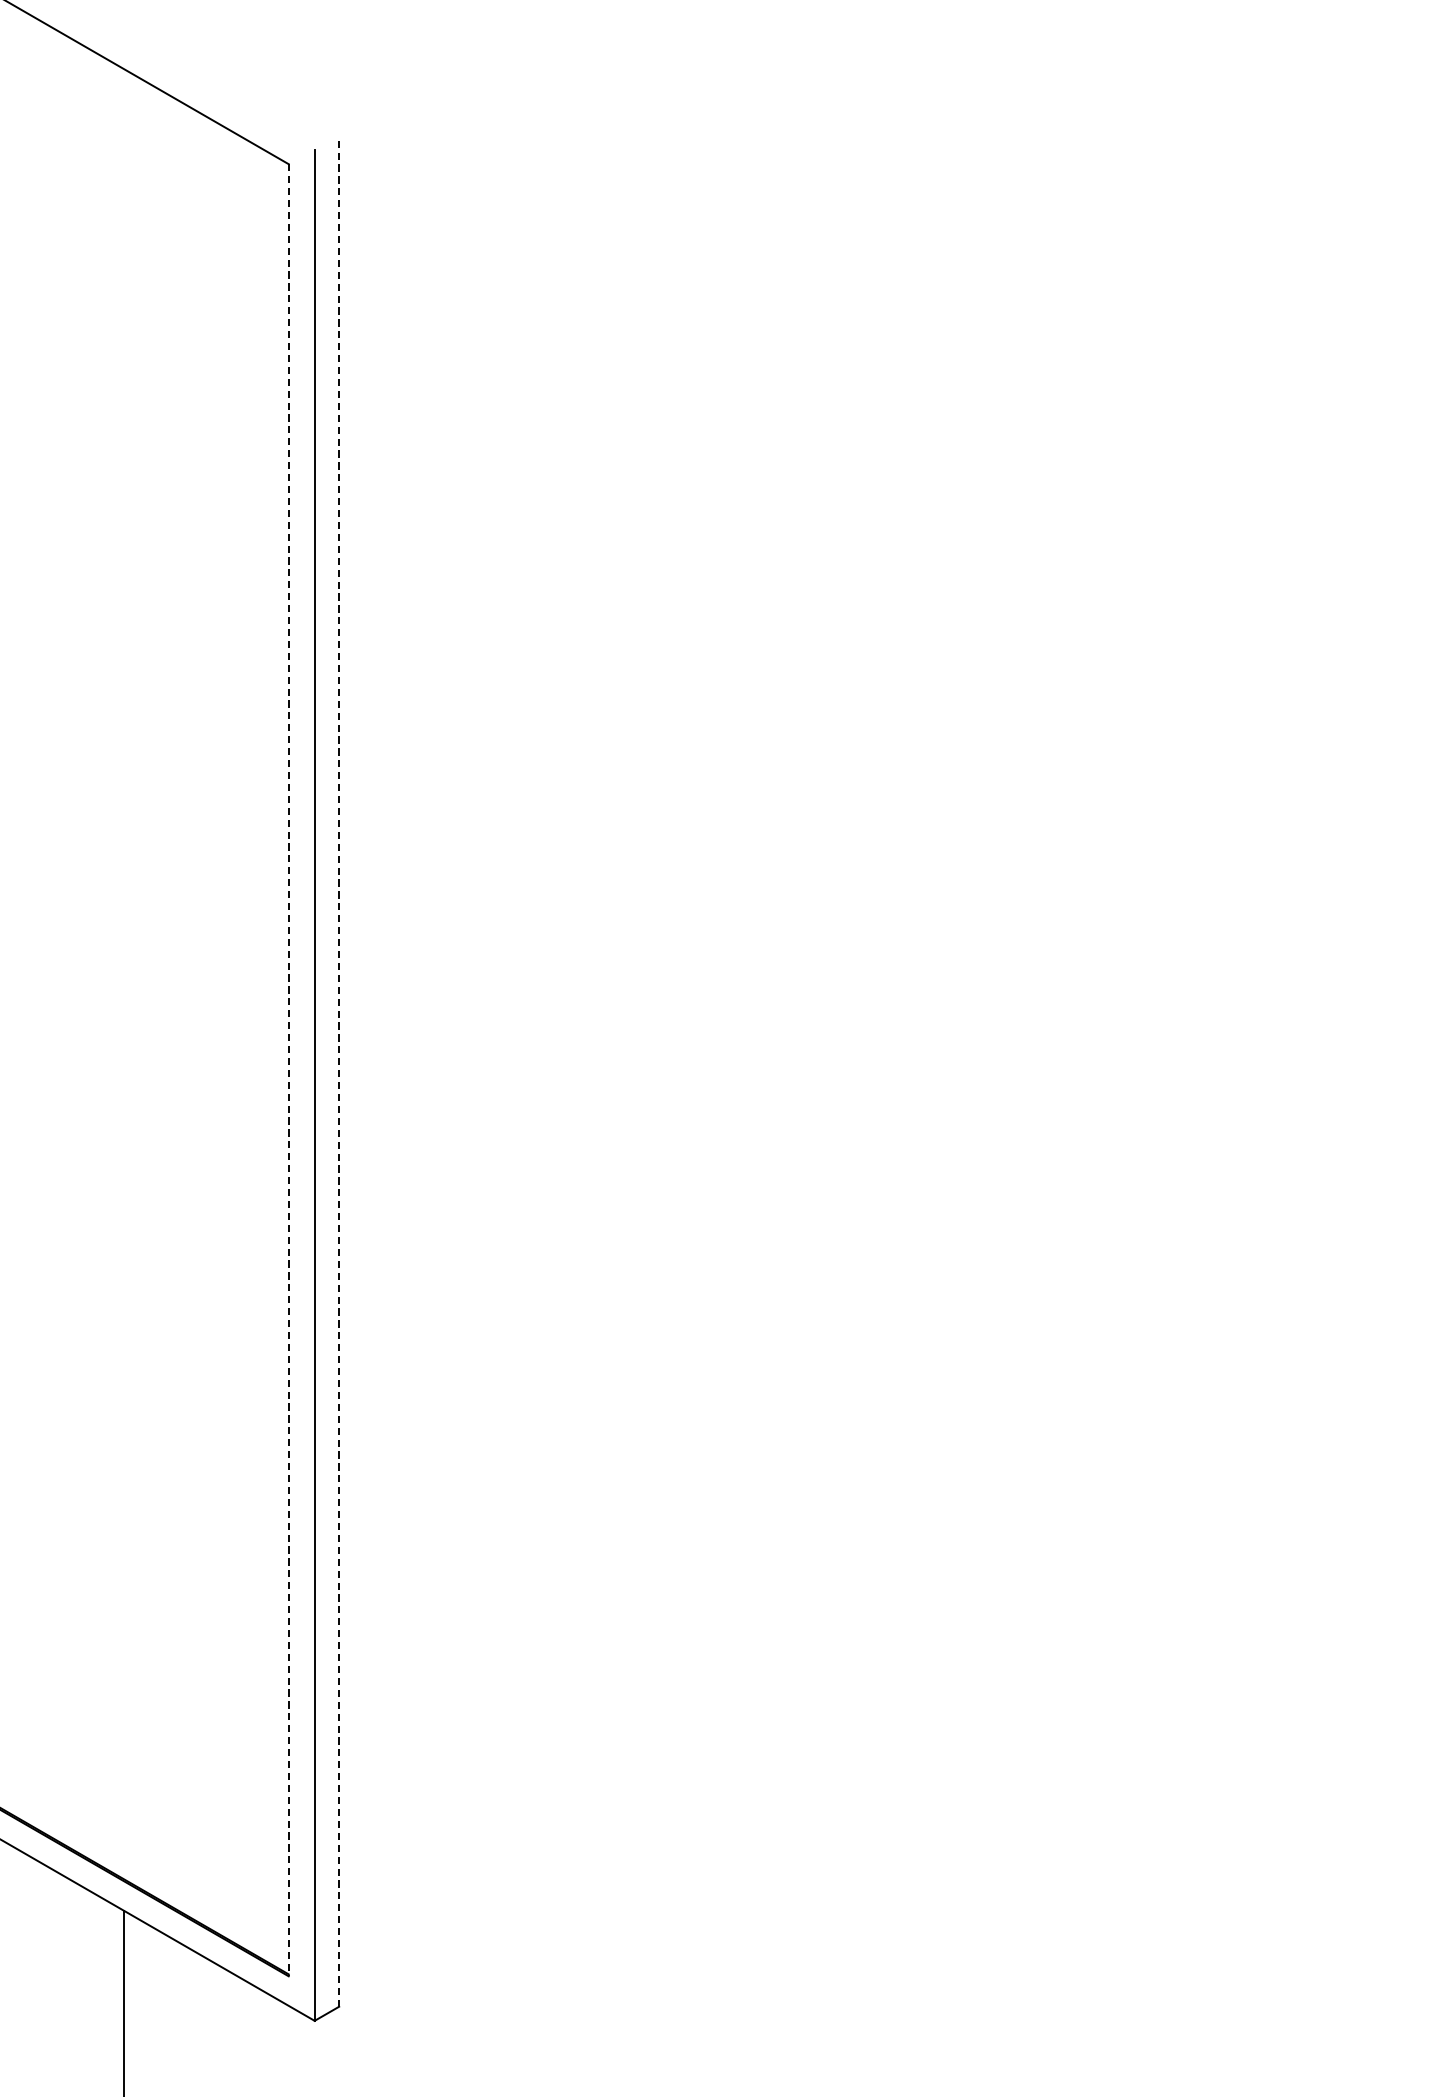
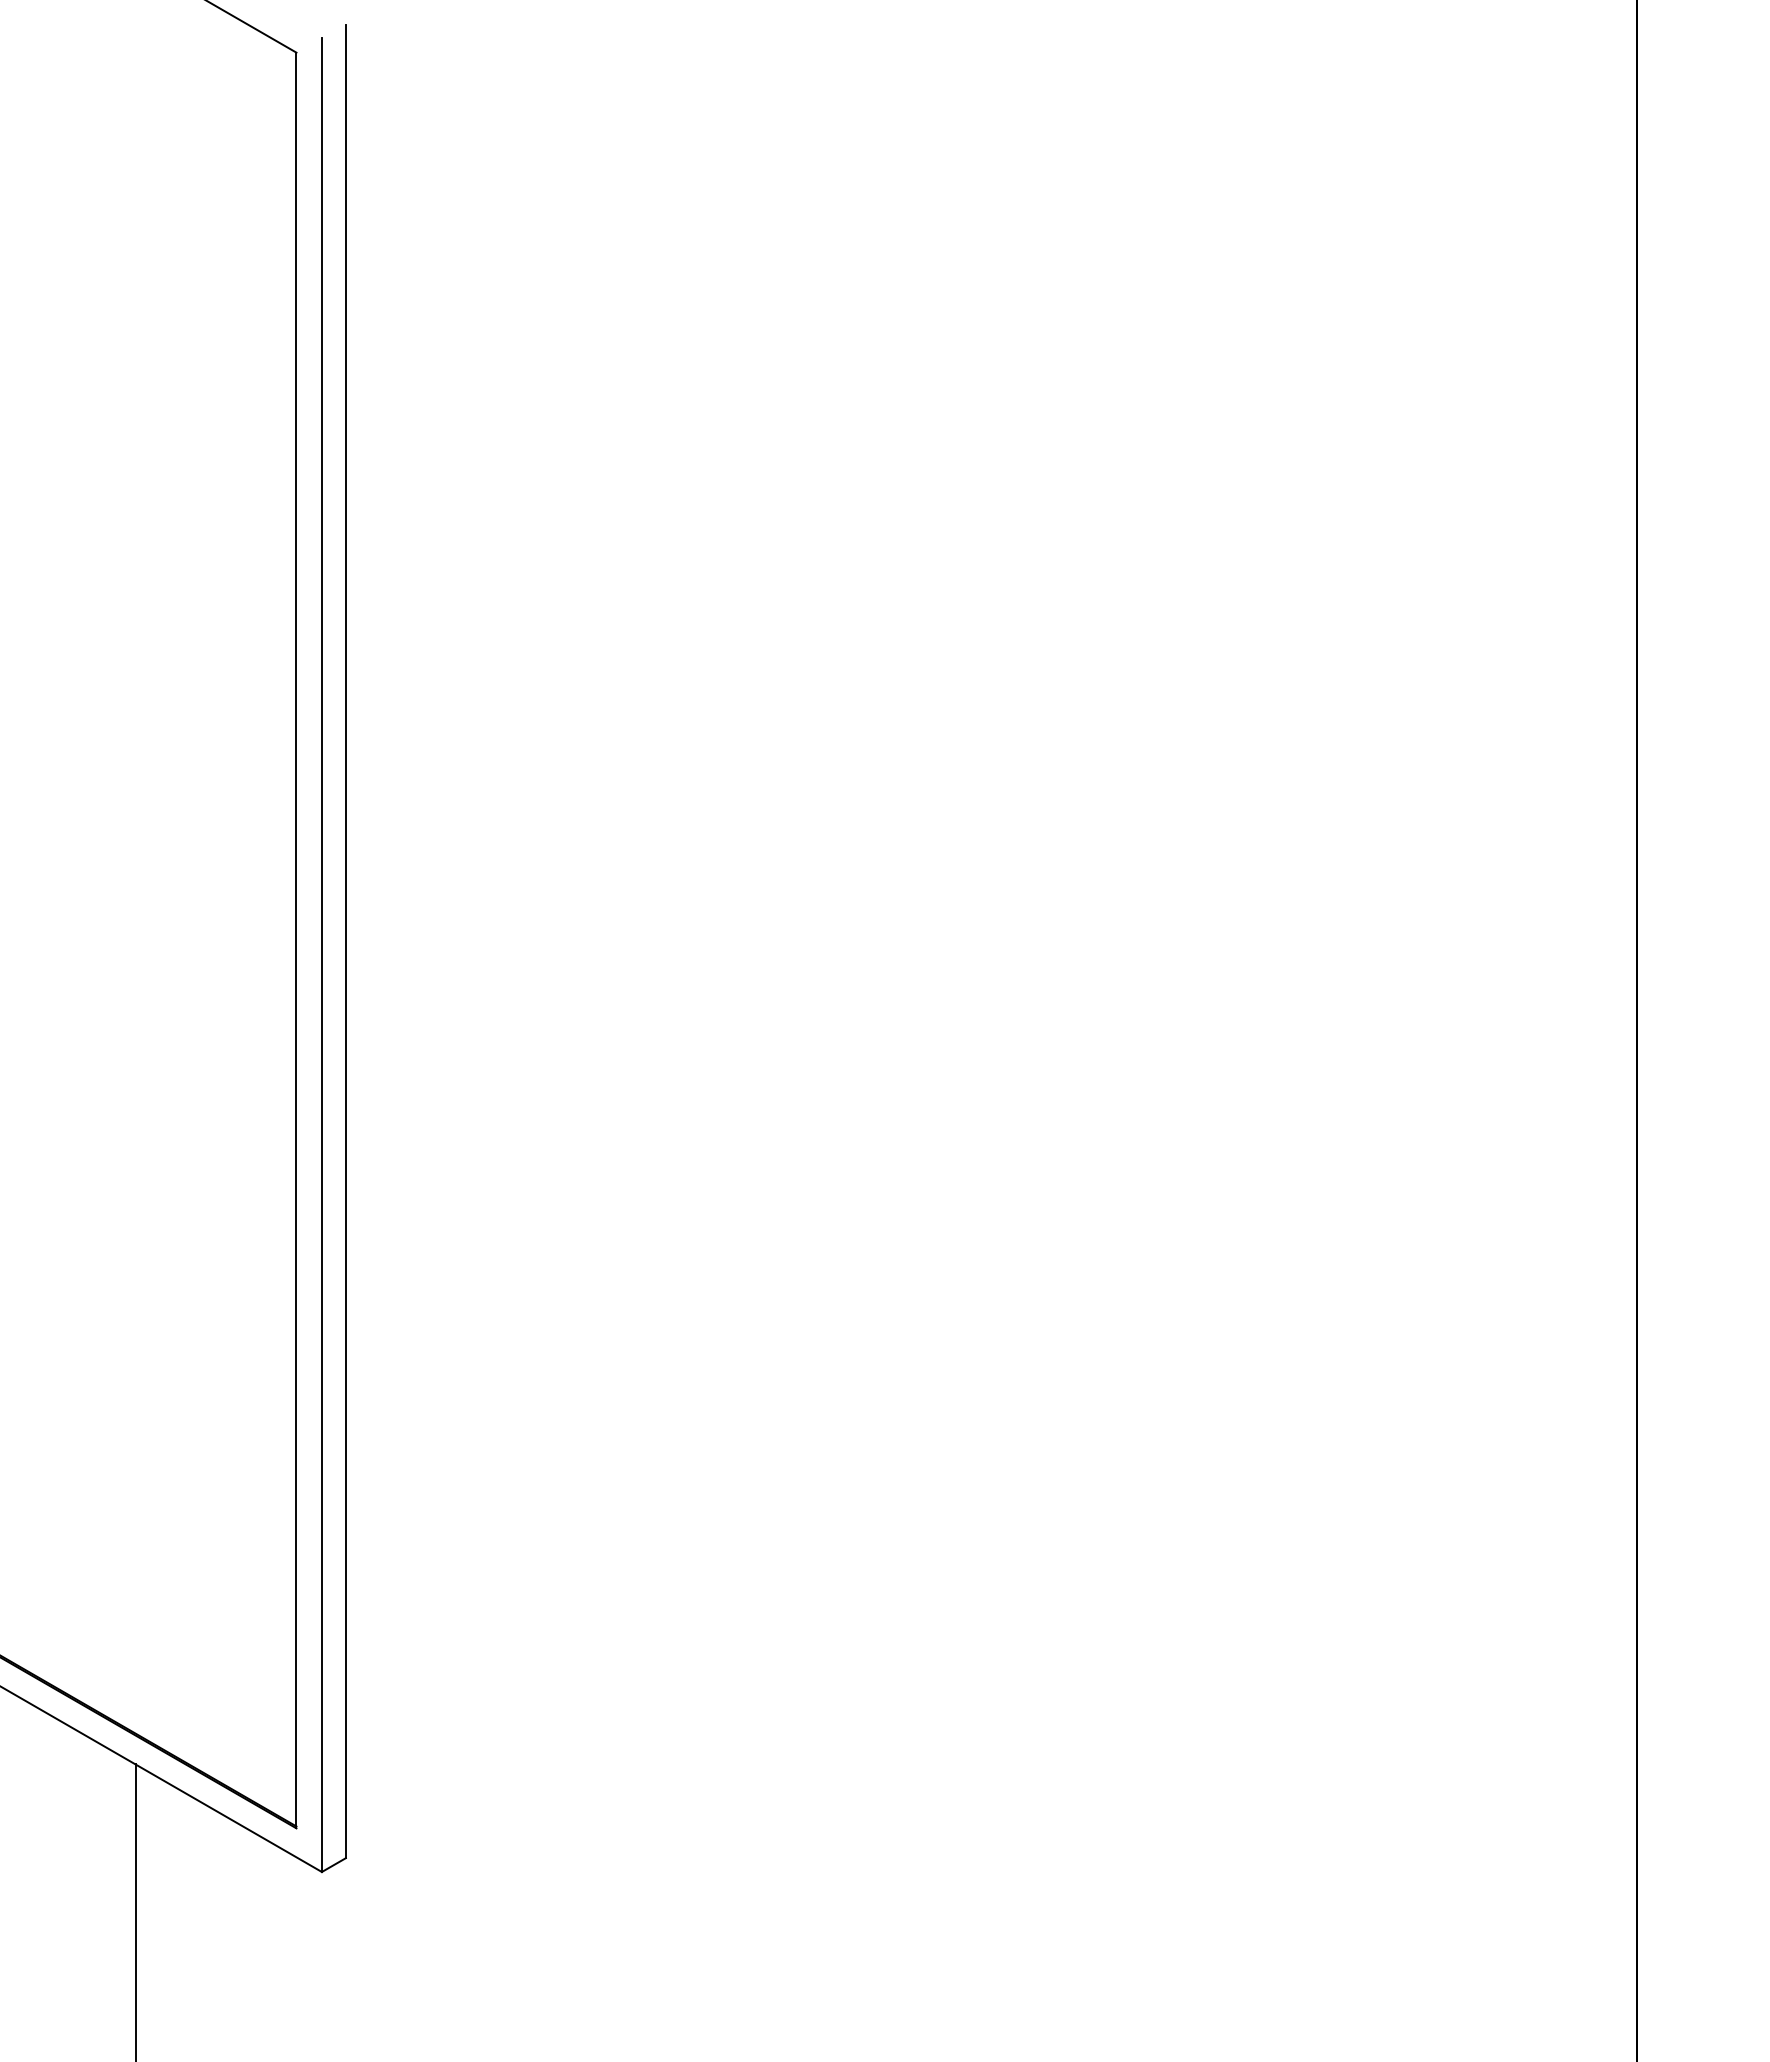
line: (288, 1070) -> (296, 940), dashed -> solid
line: (338, 1071) -> (345, 941), dashed -> solid

